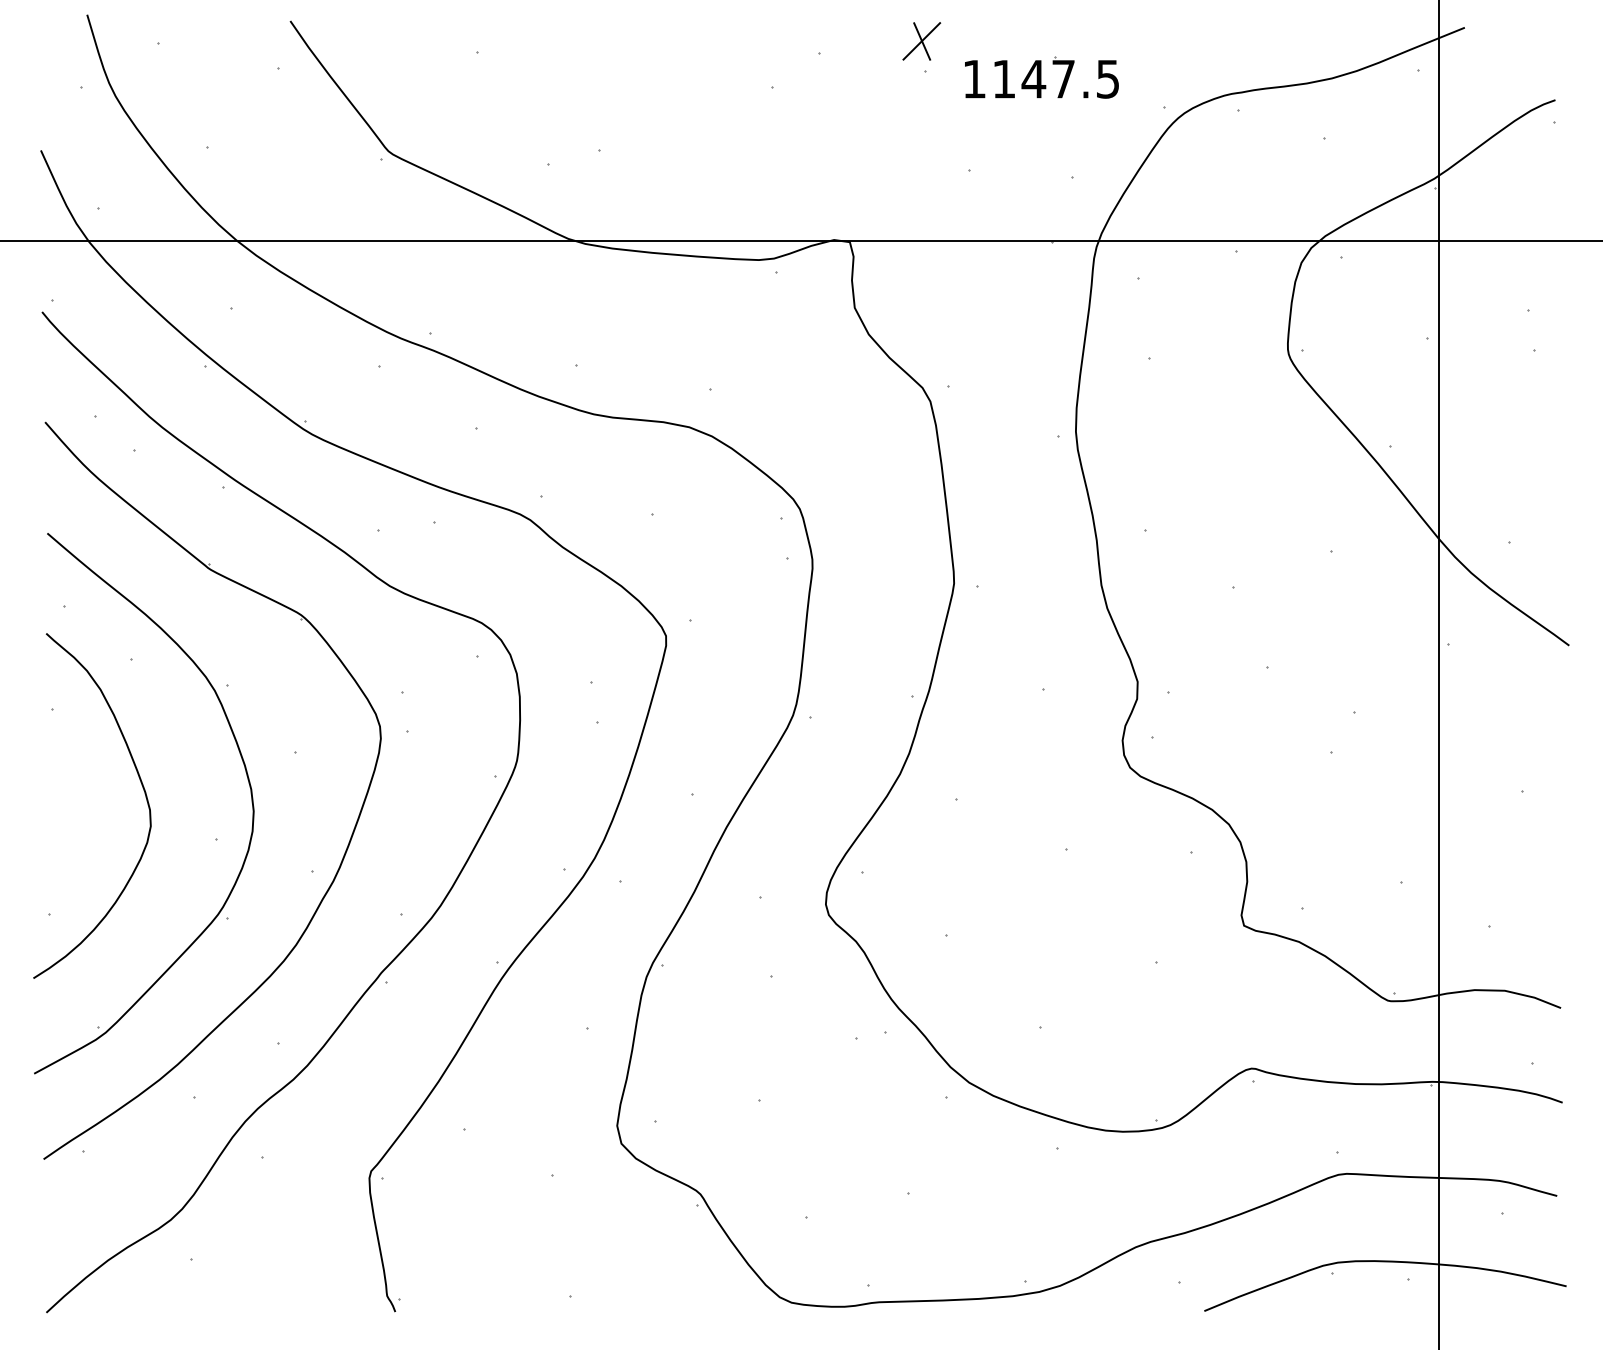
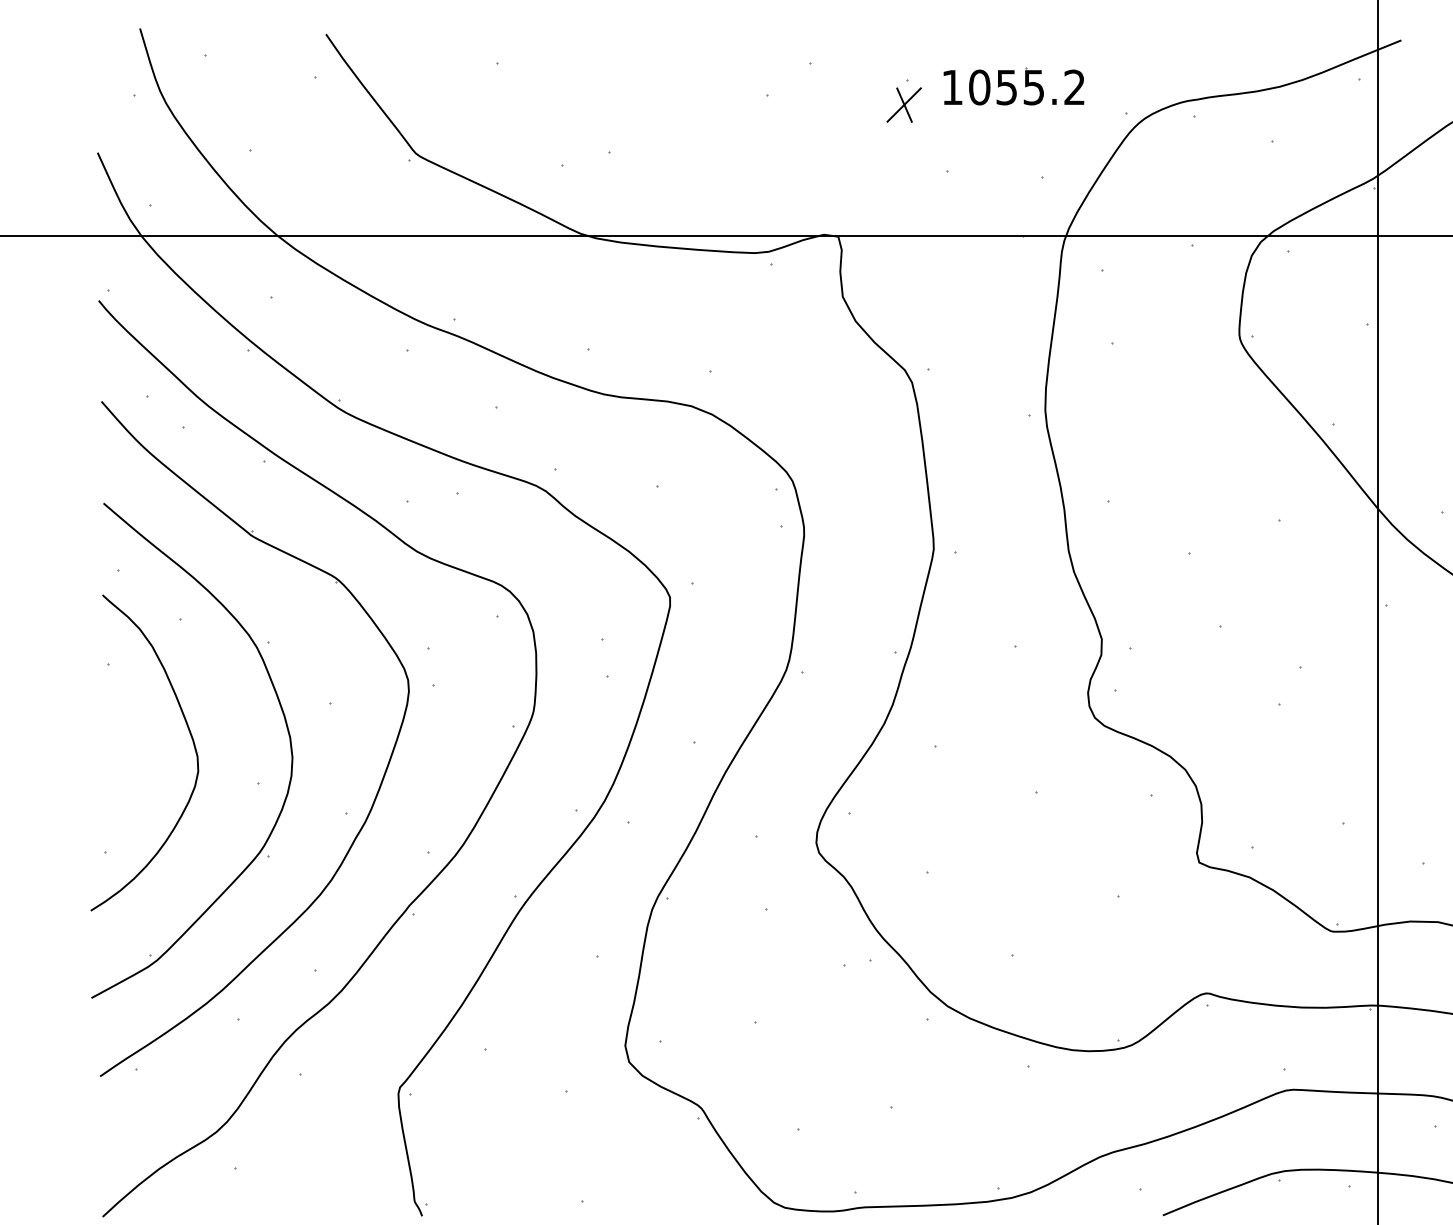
part: (921, 41) -> (903, 105), moved
text: (1055, 78) -> (1026, 86), 1147.5 -> 1055.2

